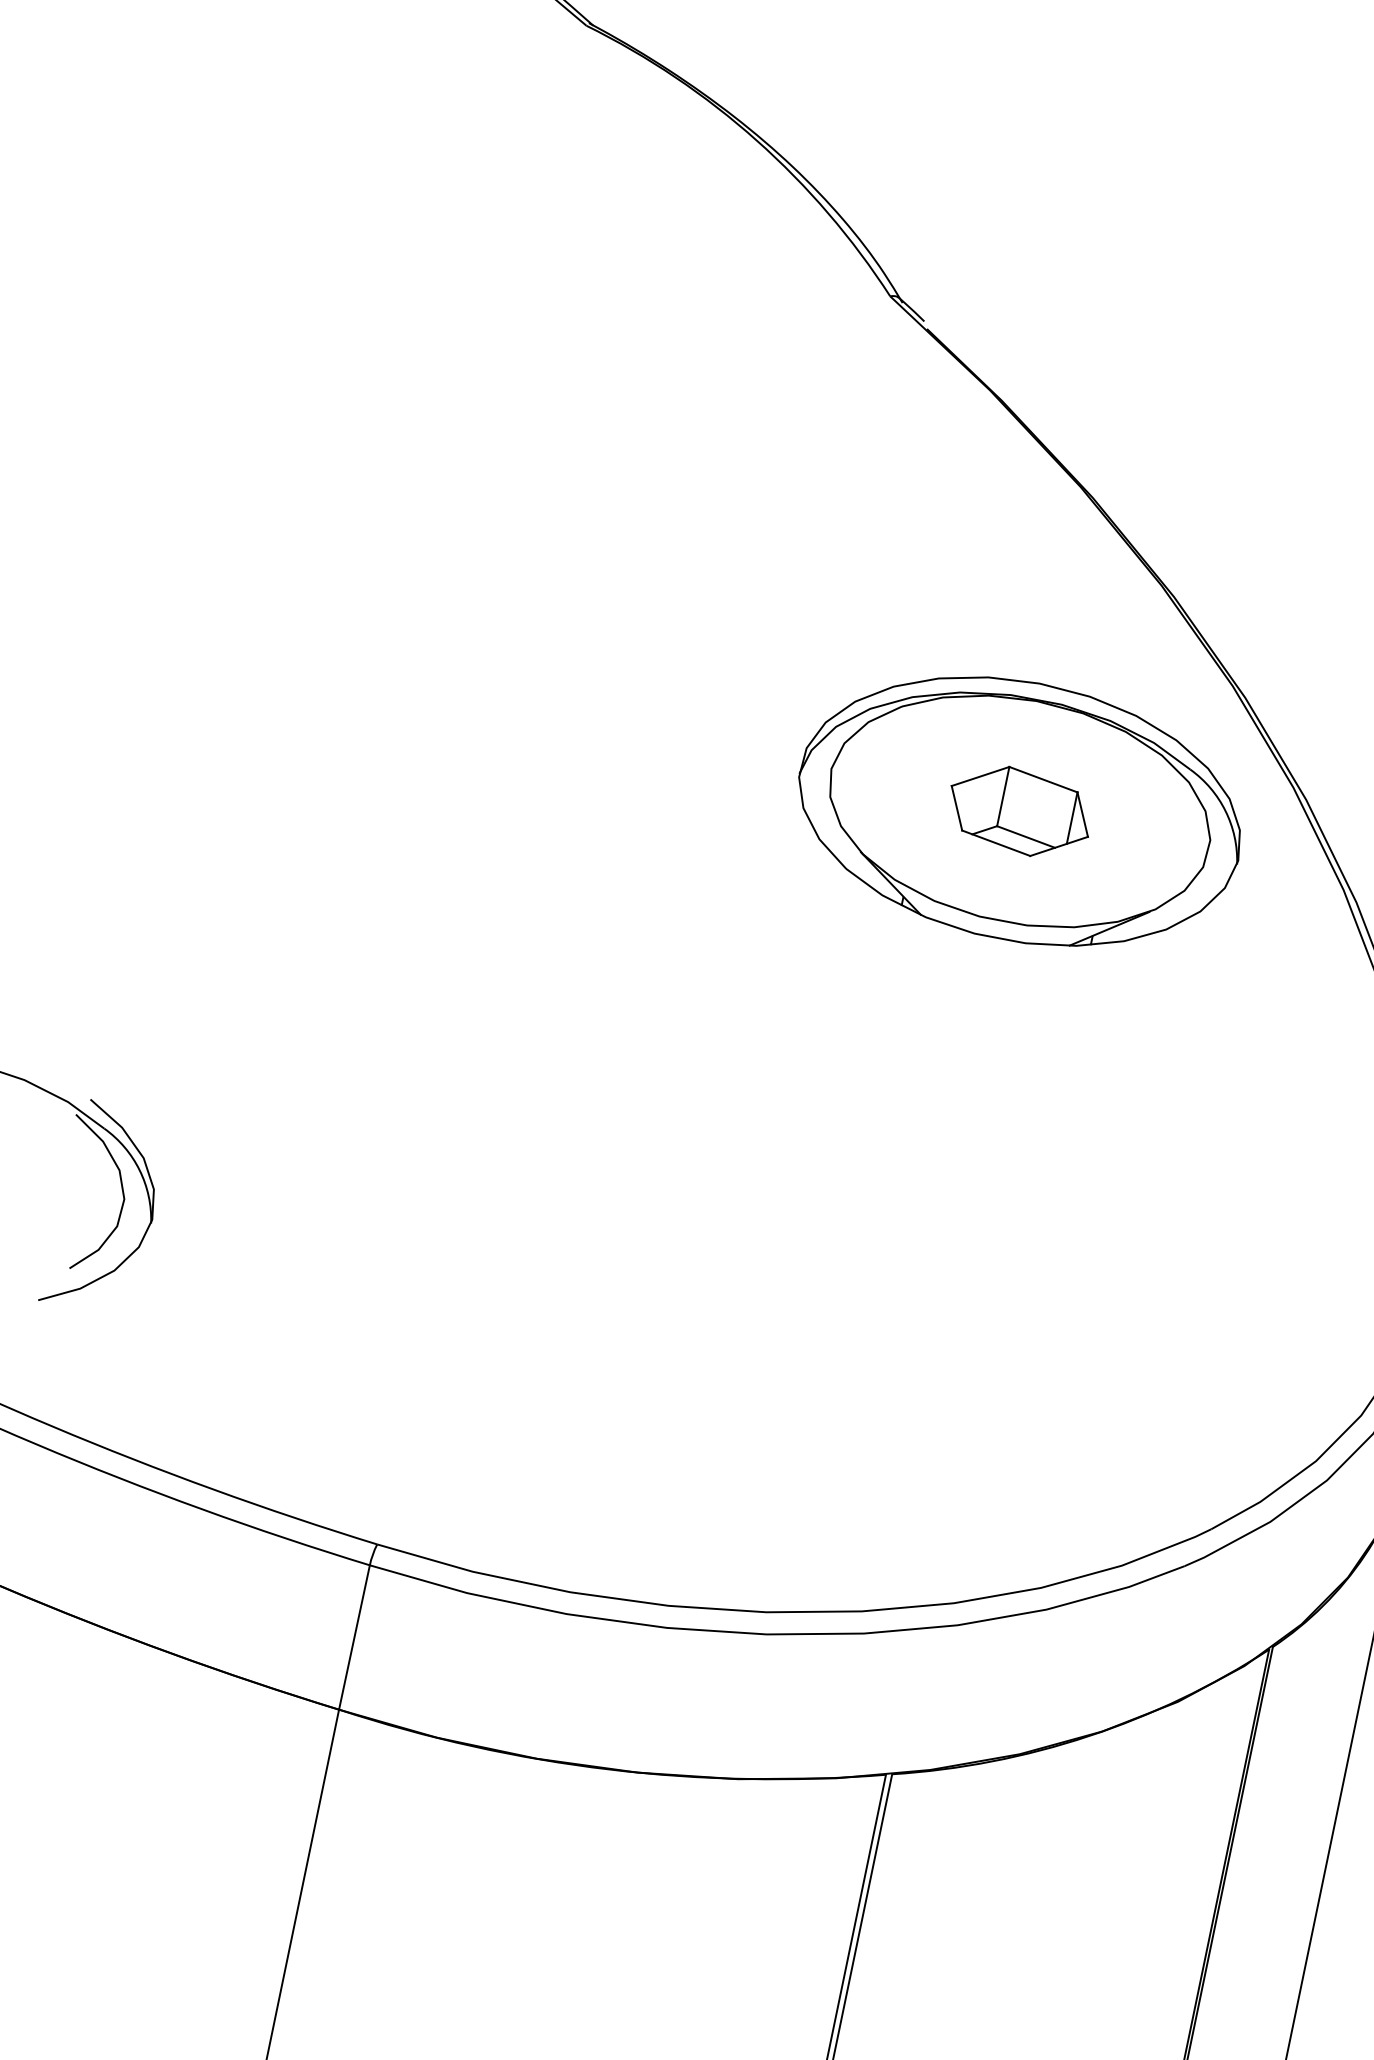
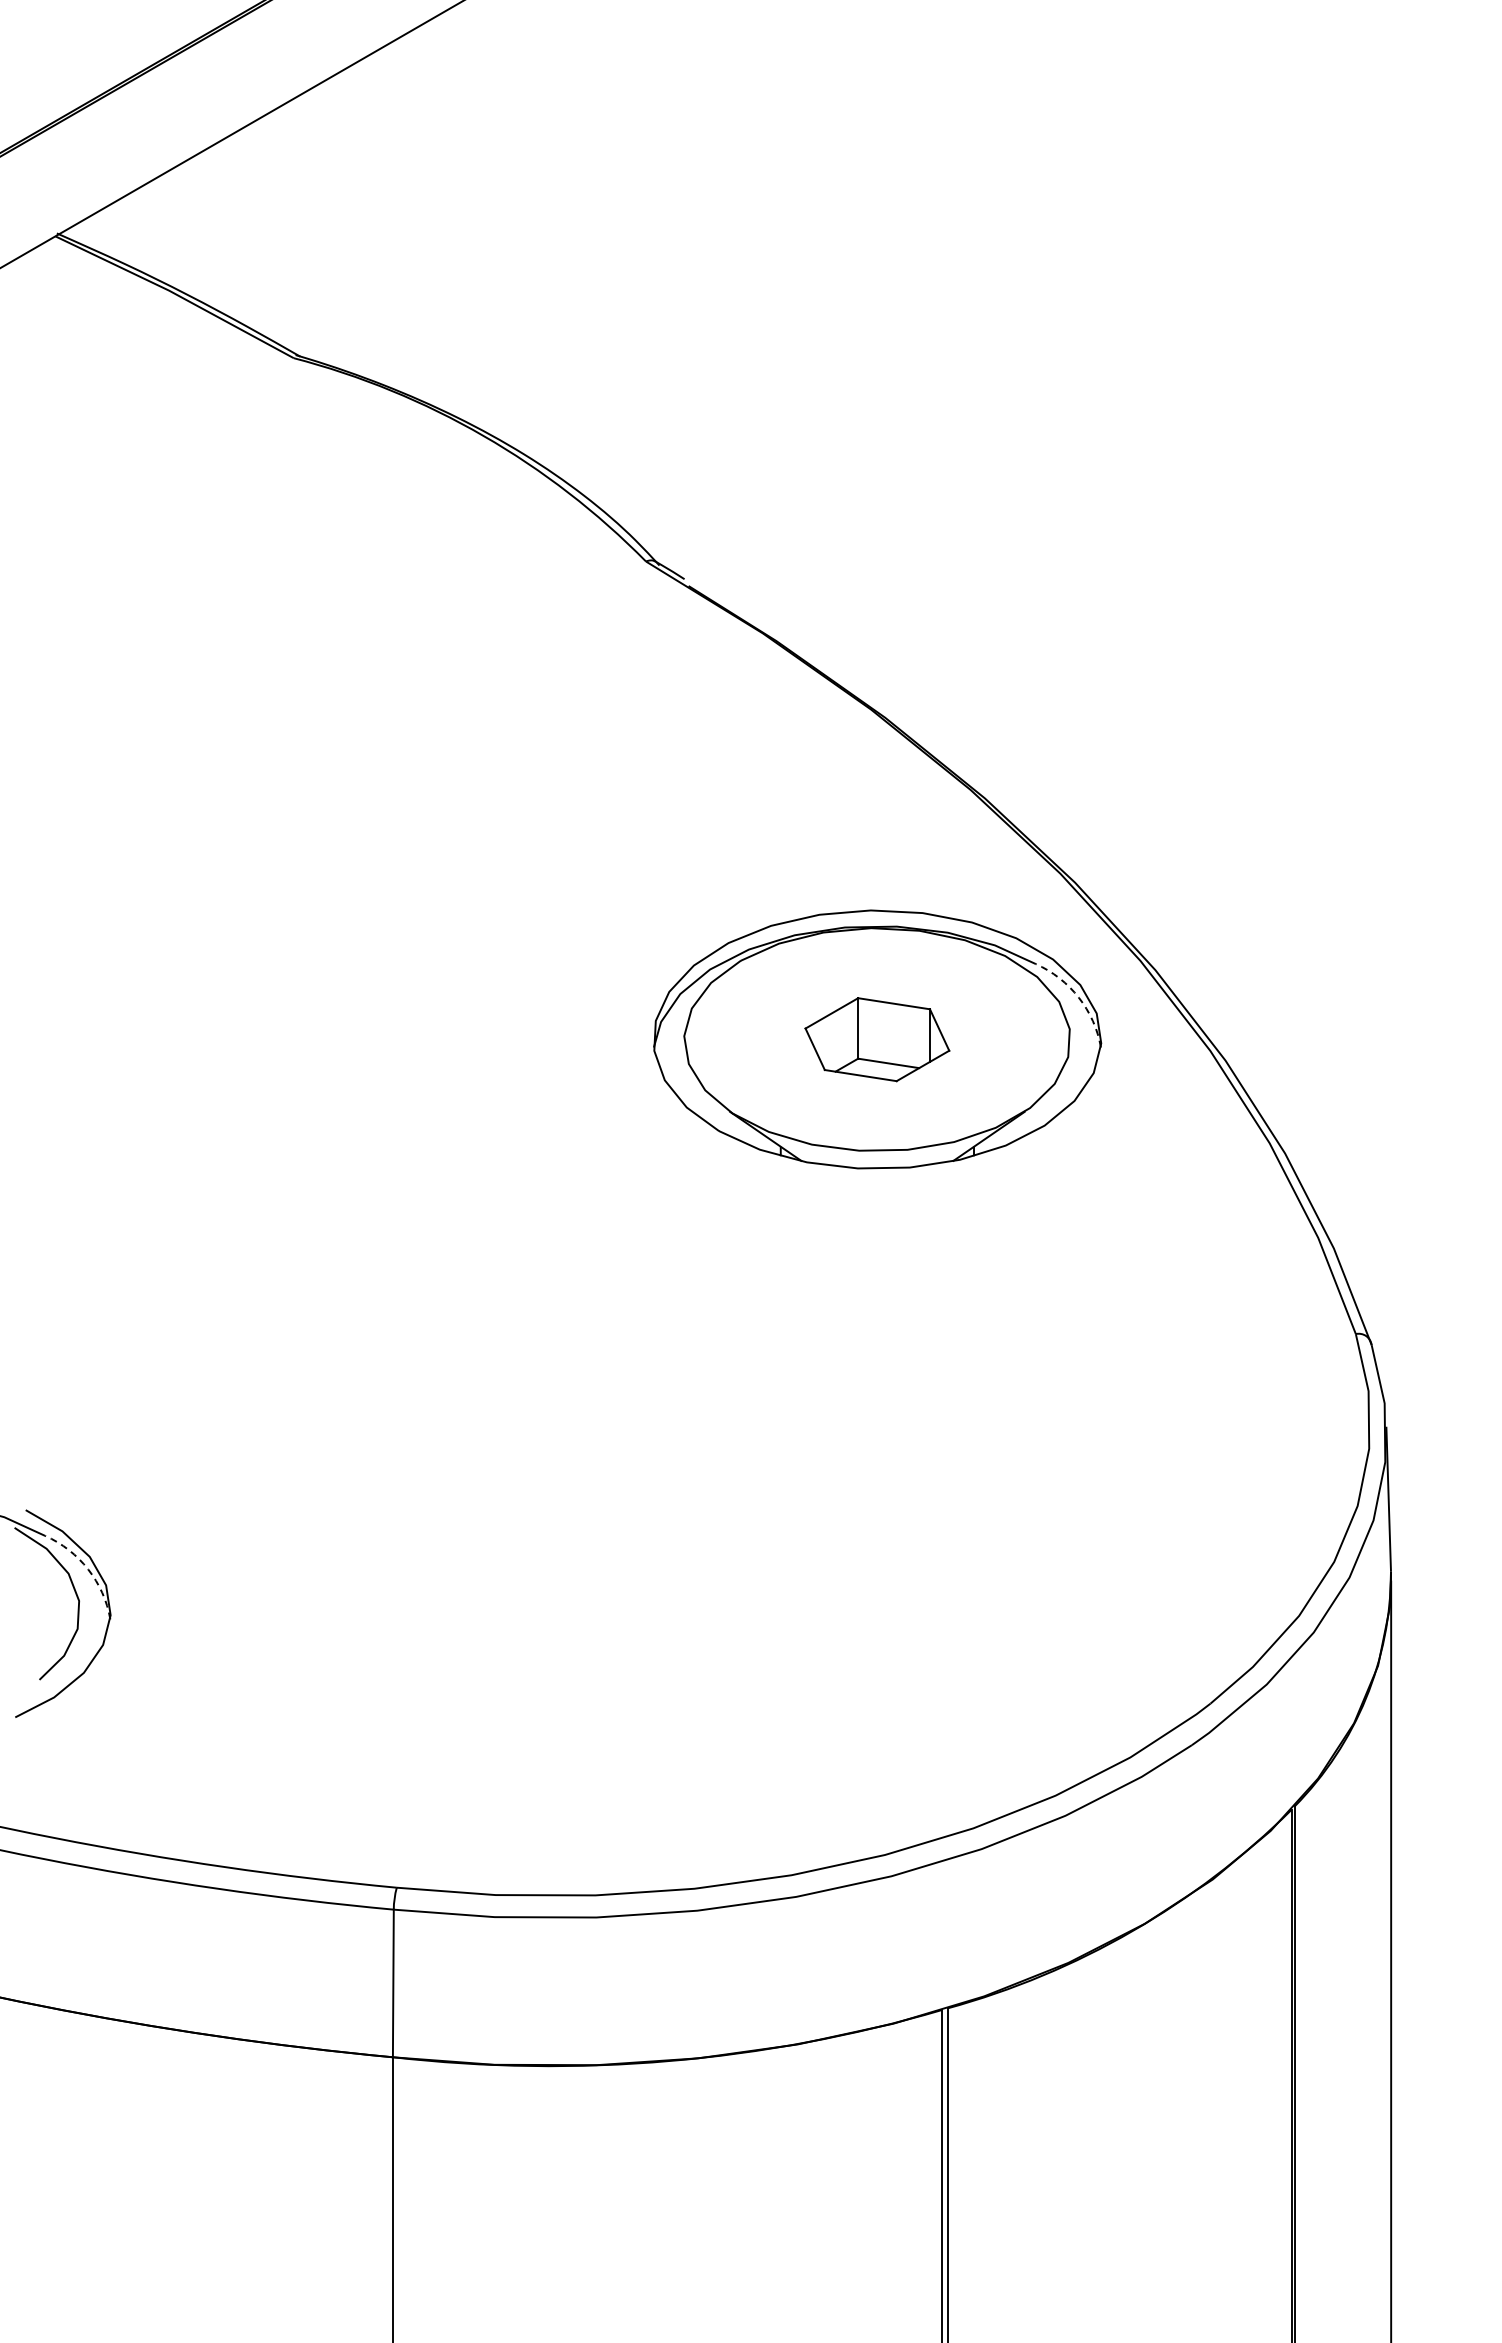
arc: (1225, 810) -> (1078, 997), solid -> dashed
arc: (139, 1170) -> (88, 1569), solid -> dashed

